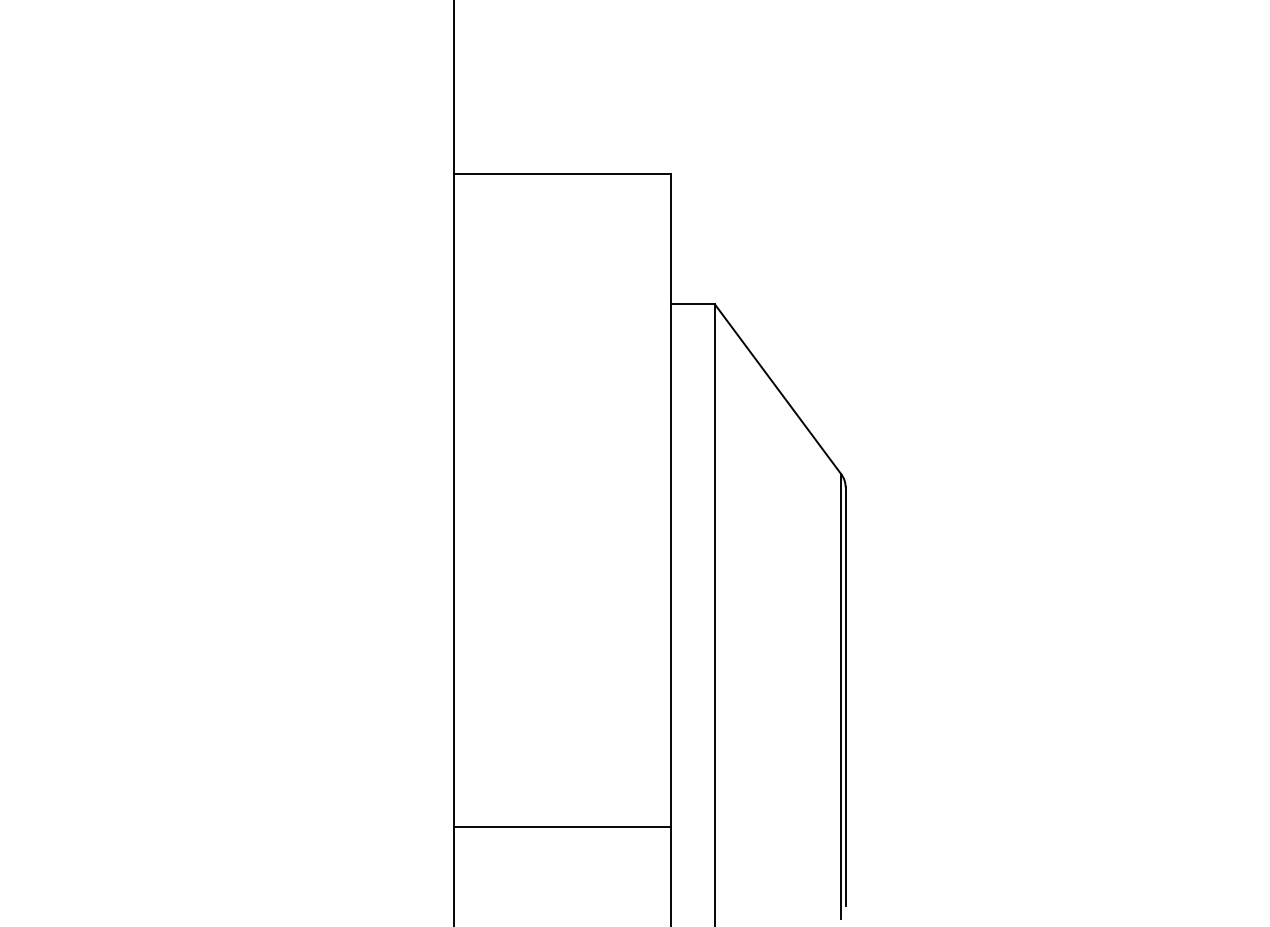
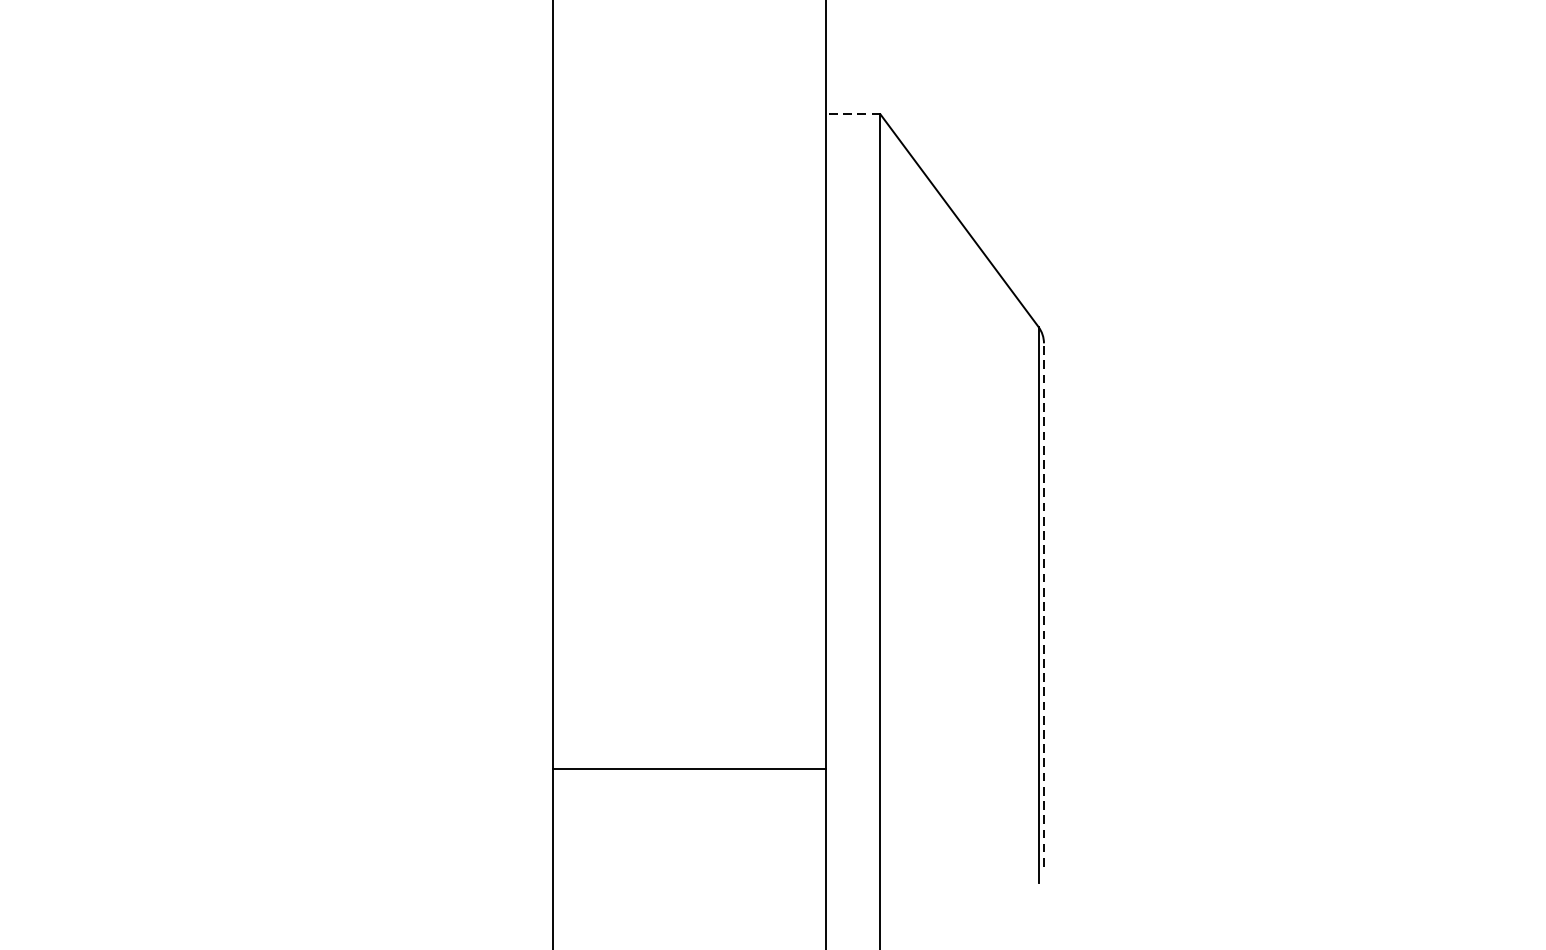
line: (693, 304) -> (853, 114), solid -> dashed
line: (845, 696) -> (1043, 604), solid -> dashed

